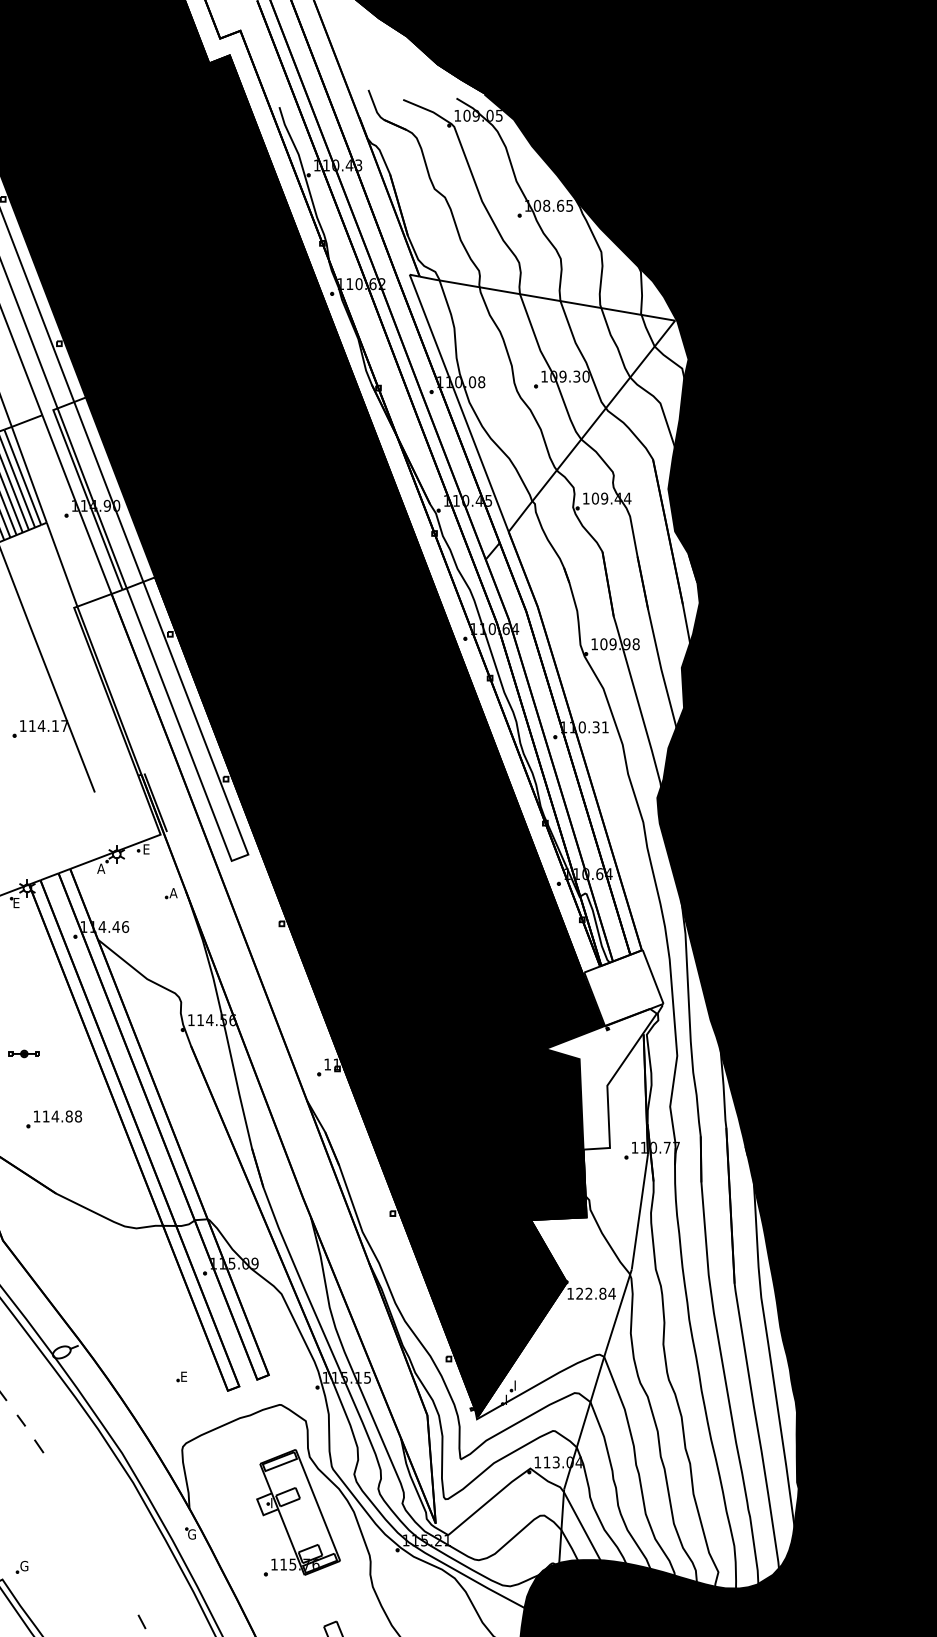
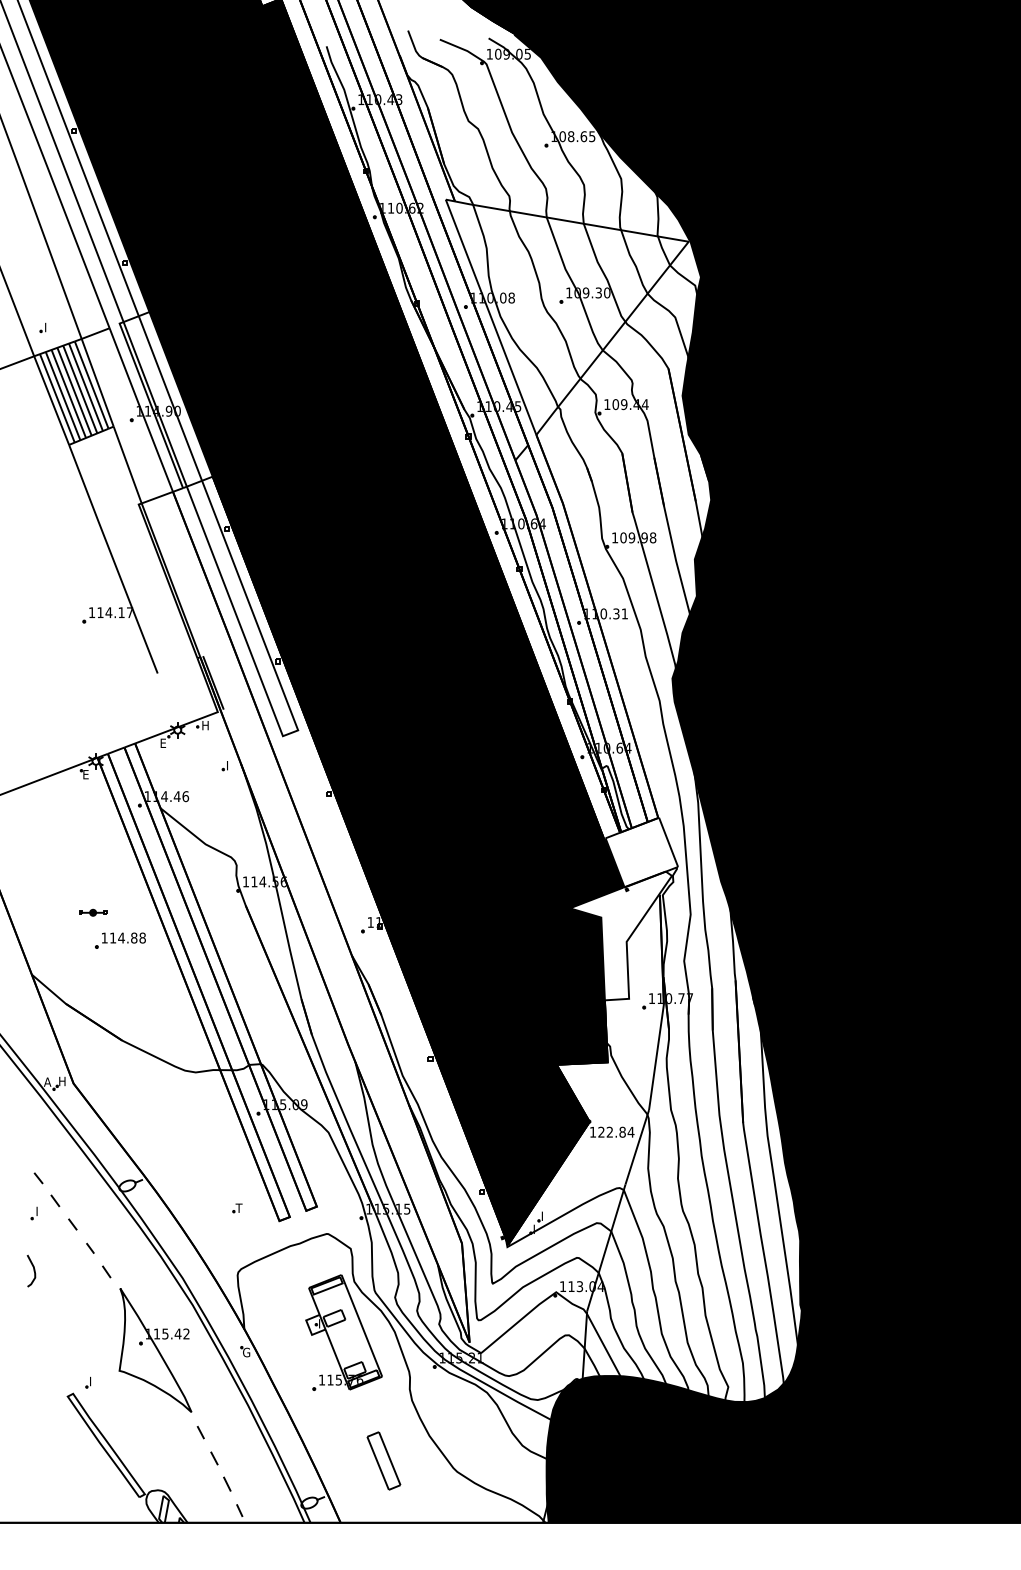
text: (147, 849) -> (205, 725), E -> H
text: (101, 867) -> (163, 742), A -> E
text: (173, 893) -> (229, 765), A -> I
part: (54, 1119) -> (120, 940), moved
text: (183, 1375) -> (238, 1207), E -> T
part: (92, 1532) -> (155, 1350), added
text: (23, 1566) -> (92, 1381), G -> I

